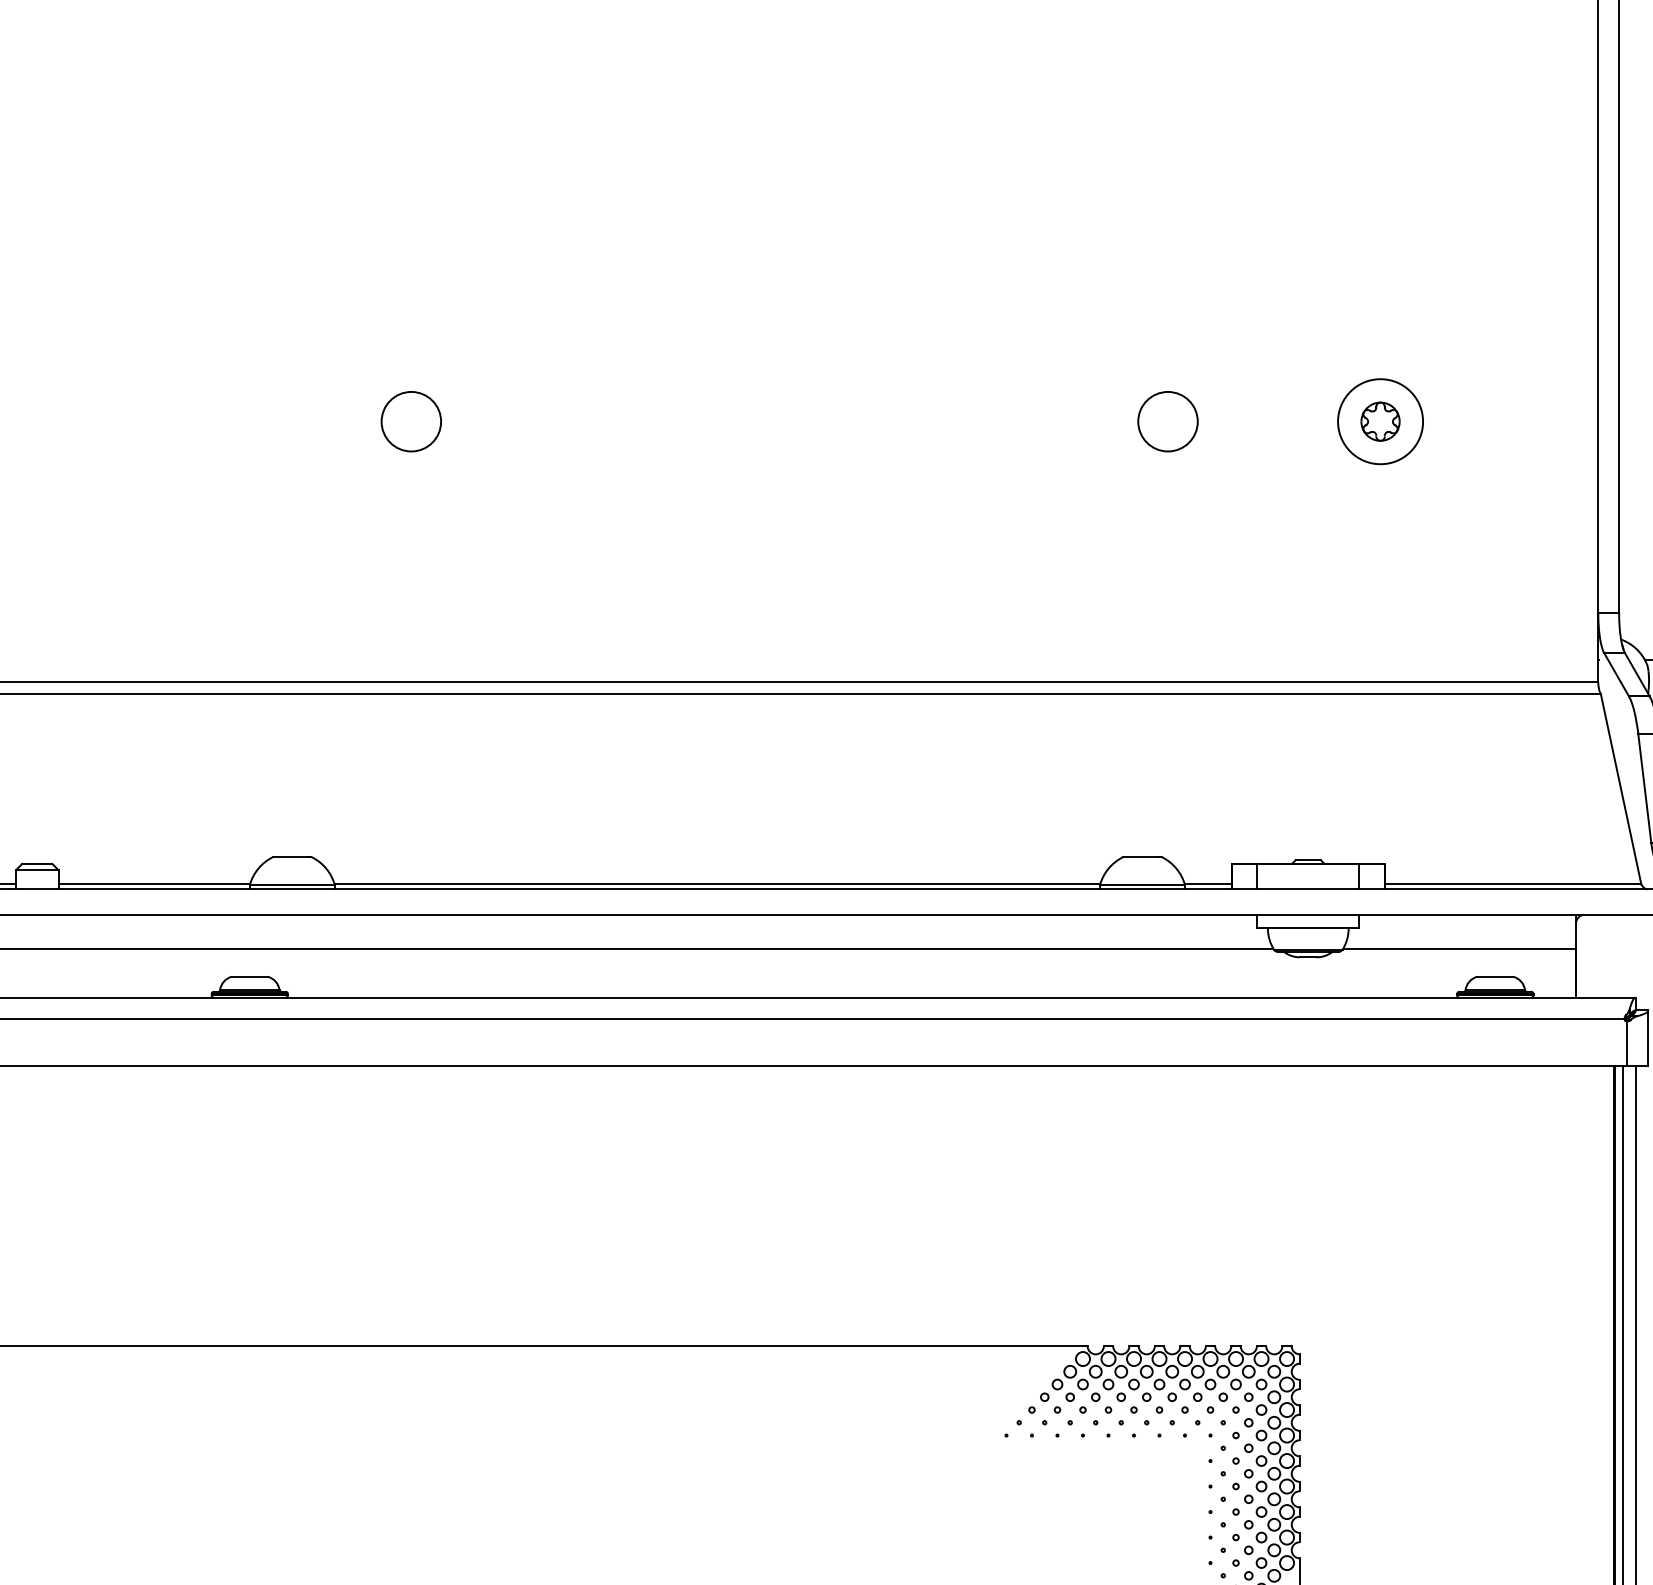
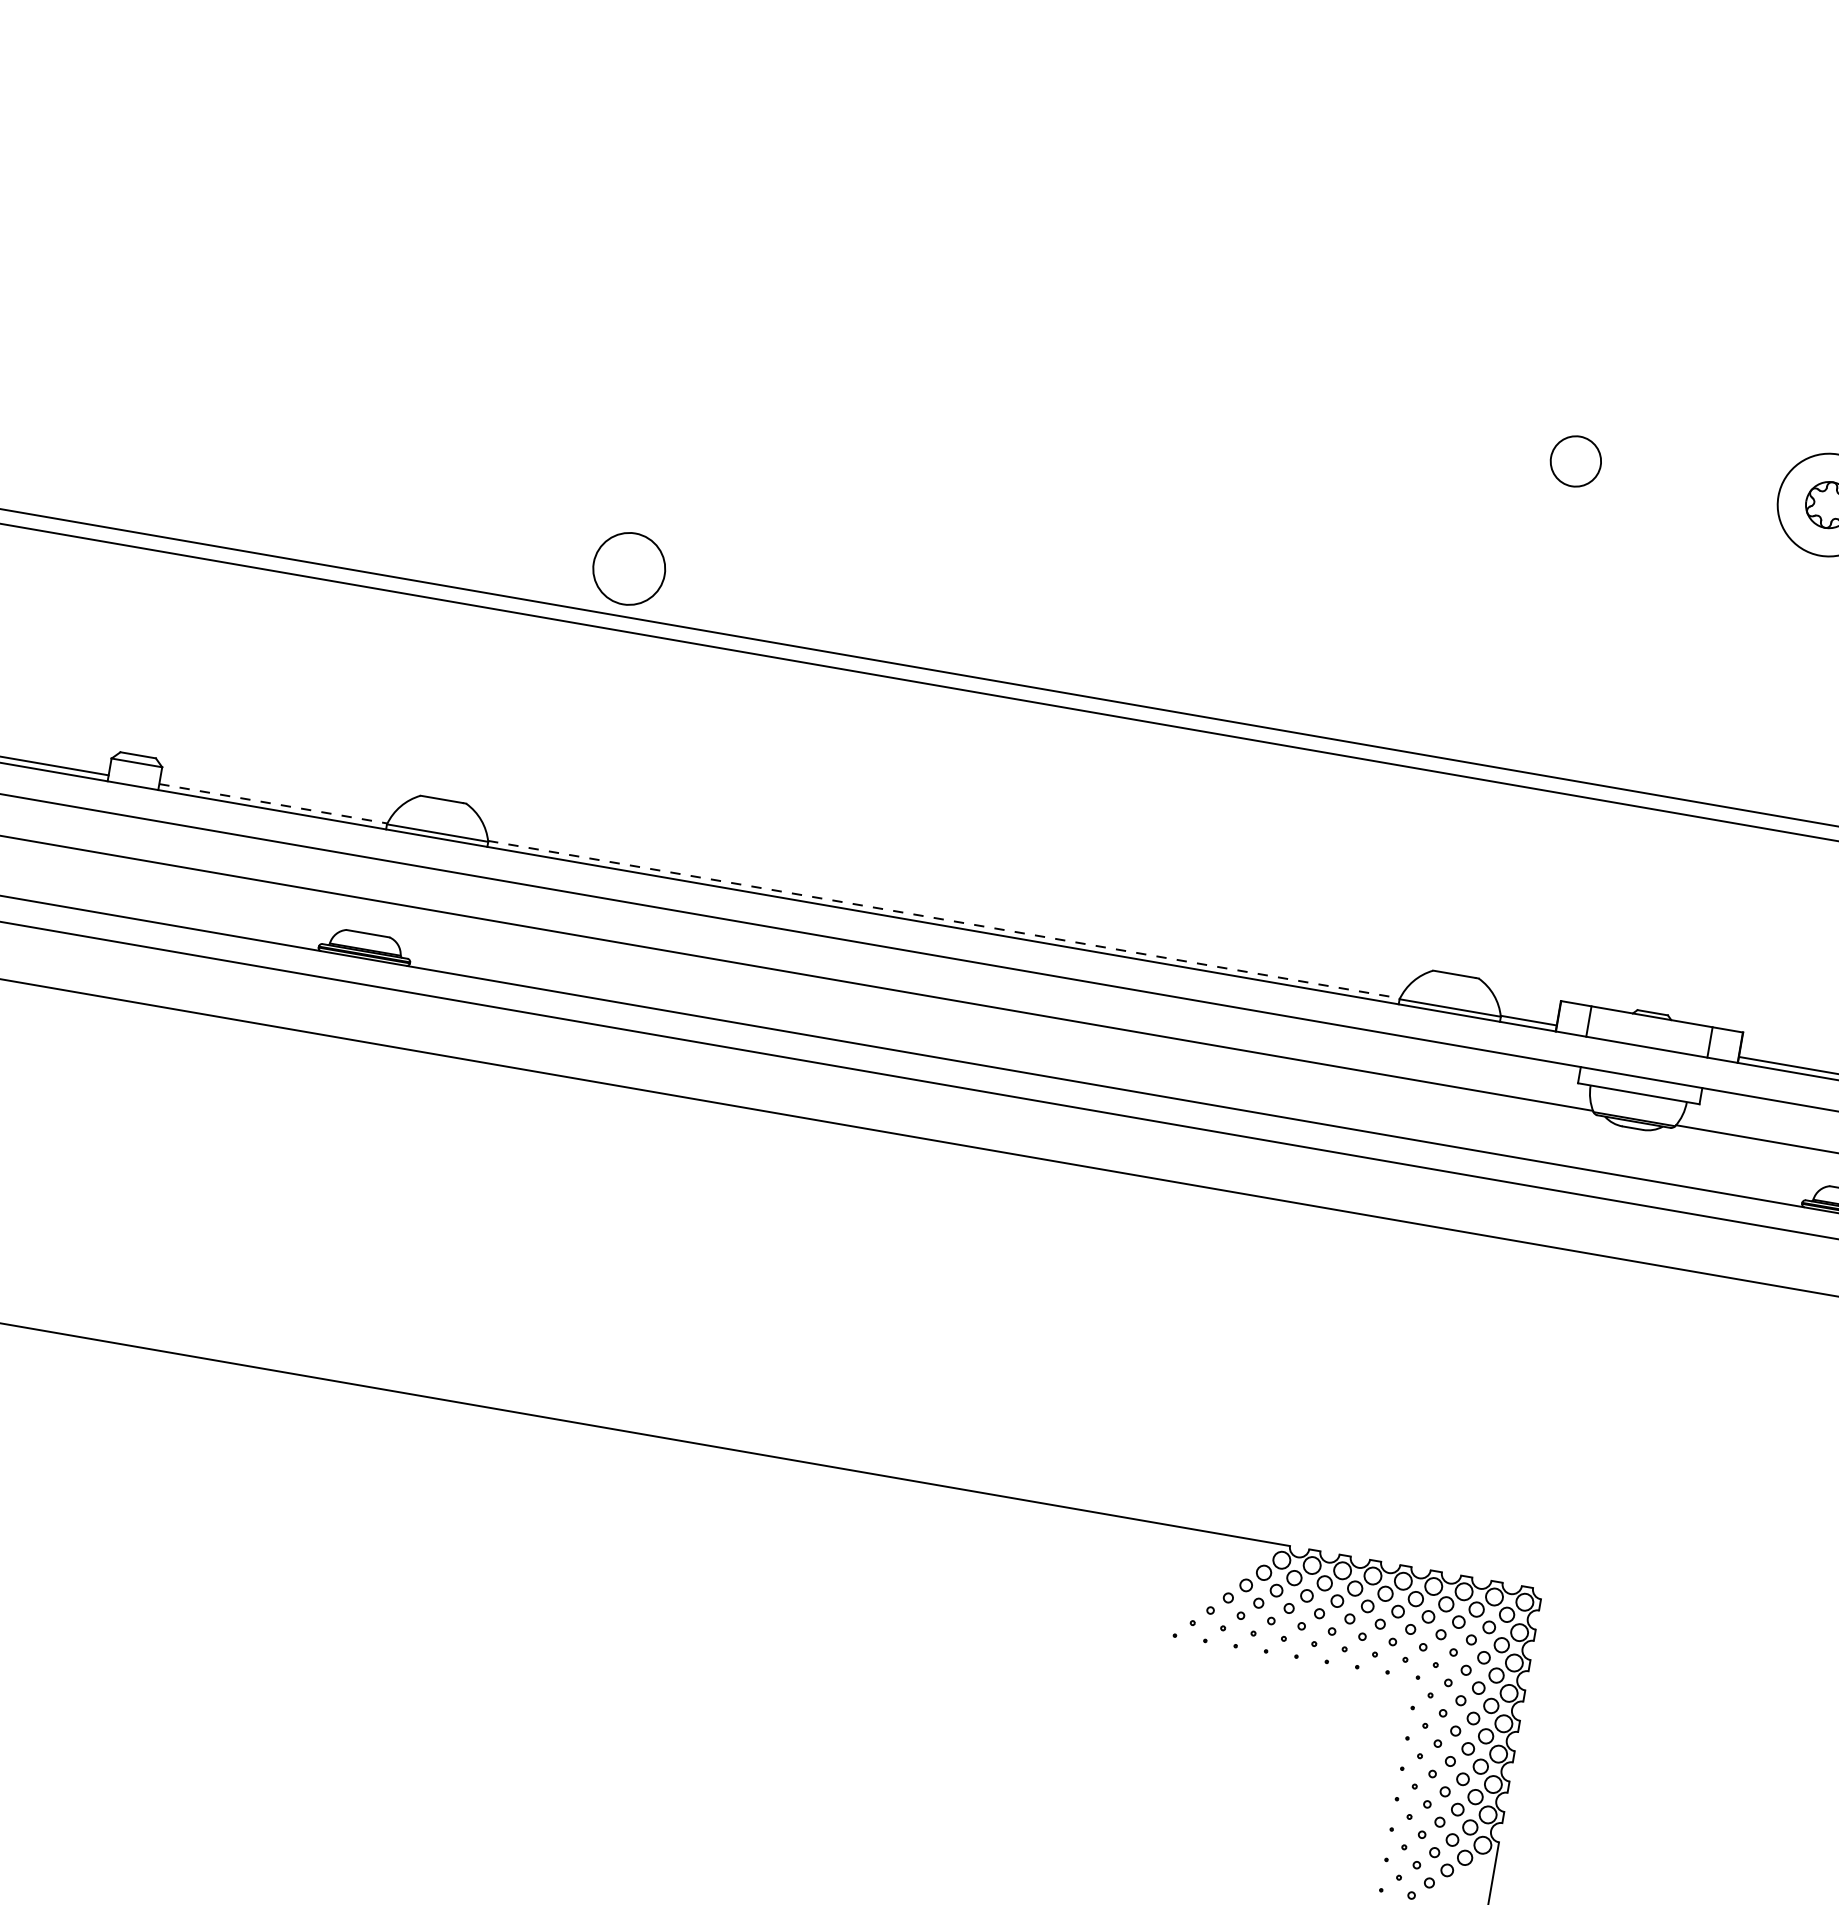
circle: (410, 421) -> (628, 568), moved
circle: (1167, 421) -> (1575, 461), size x0.7
line: (154, 884) -> (273, 804), solid -> dashed
line: (717, 884) -> (944, 919), solid -> dashed

